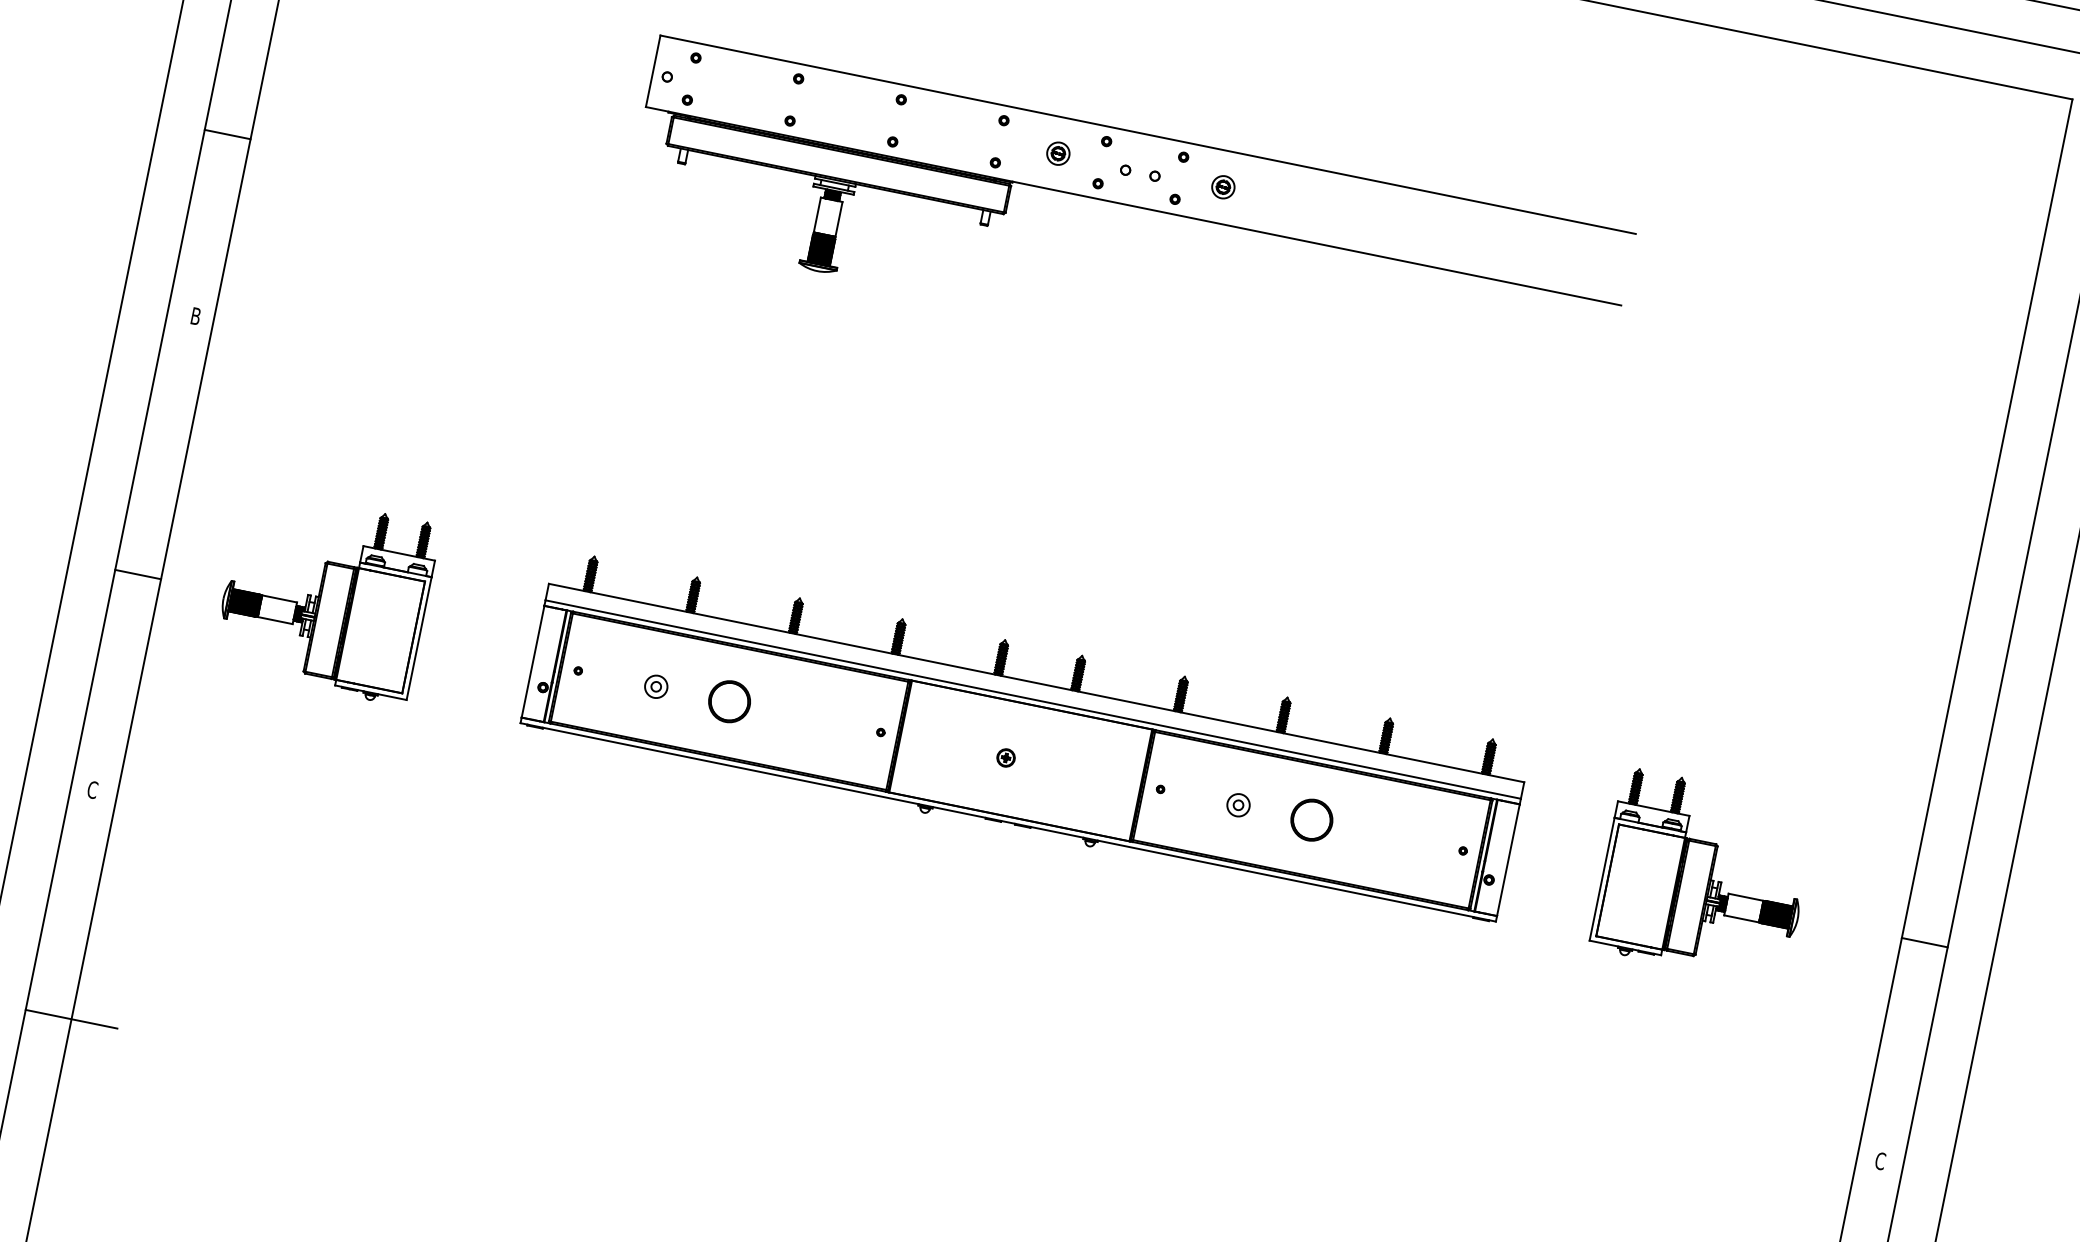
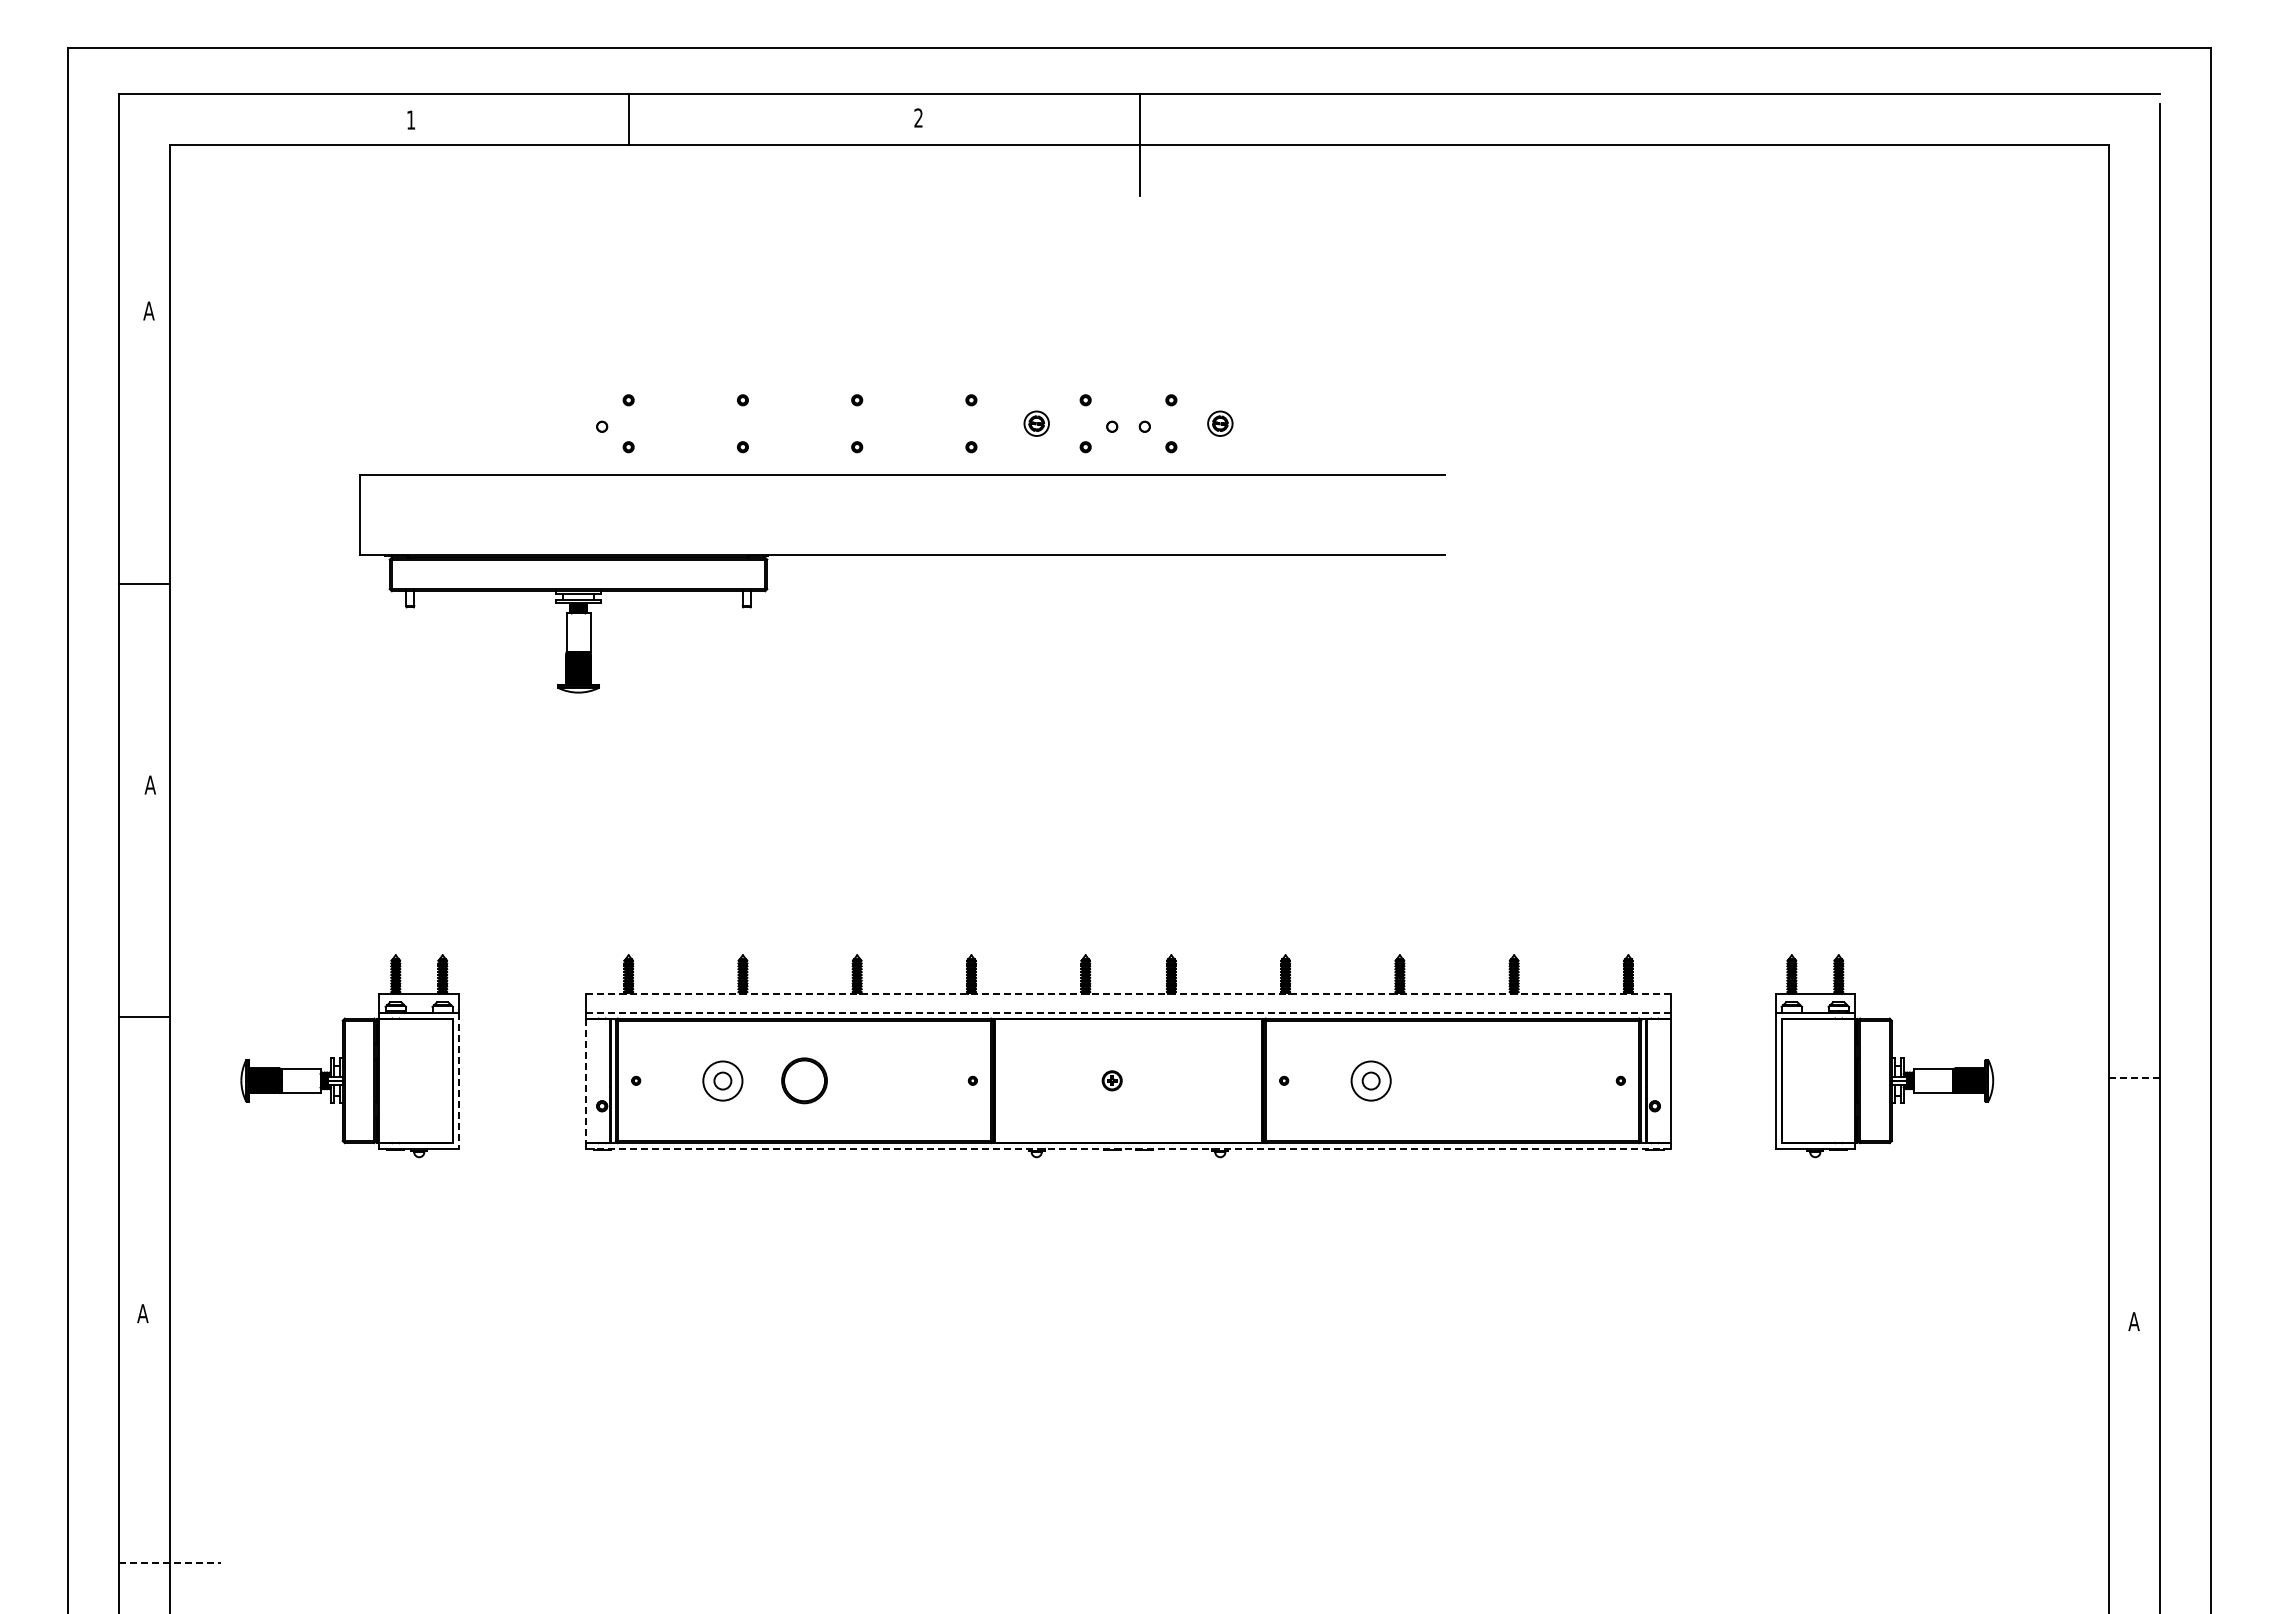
part: (1133, 207) -> (902, 555), moved
text: (195, 315) -> (149, 784), B -> A
line: (137, 574) -> (144, 1016), moved
line: (419, 639) -> (459, 1081), solid -> dashed
line: (532, 662) -> (585, 1081), solid -> dashed
line: (1036, 683) -> (1128, 994), solid -> dashed
part: (655, 686) -> (722, 1080), size x1.6
line: (1033, 699) -> (1128, 1012), solid -> dashed
text: (92, 789) -> (142, 1313), C -> A
part: (1238, 804) -> (1370, 1080), size x1.6
part: (1311, 819) -> (1452, 1080), removed
line: (1008, 822) -> (1128, 1149), solid -> dashed
line: (1925, 942) -> (2134, 1078), solid -> dashed
line: (71, 1019) -> (170, 1563), solid -> dashed
text: (1879, 1160) -> (2133, 1321), C -> A

